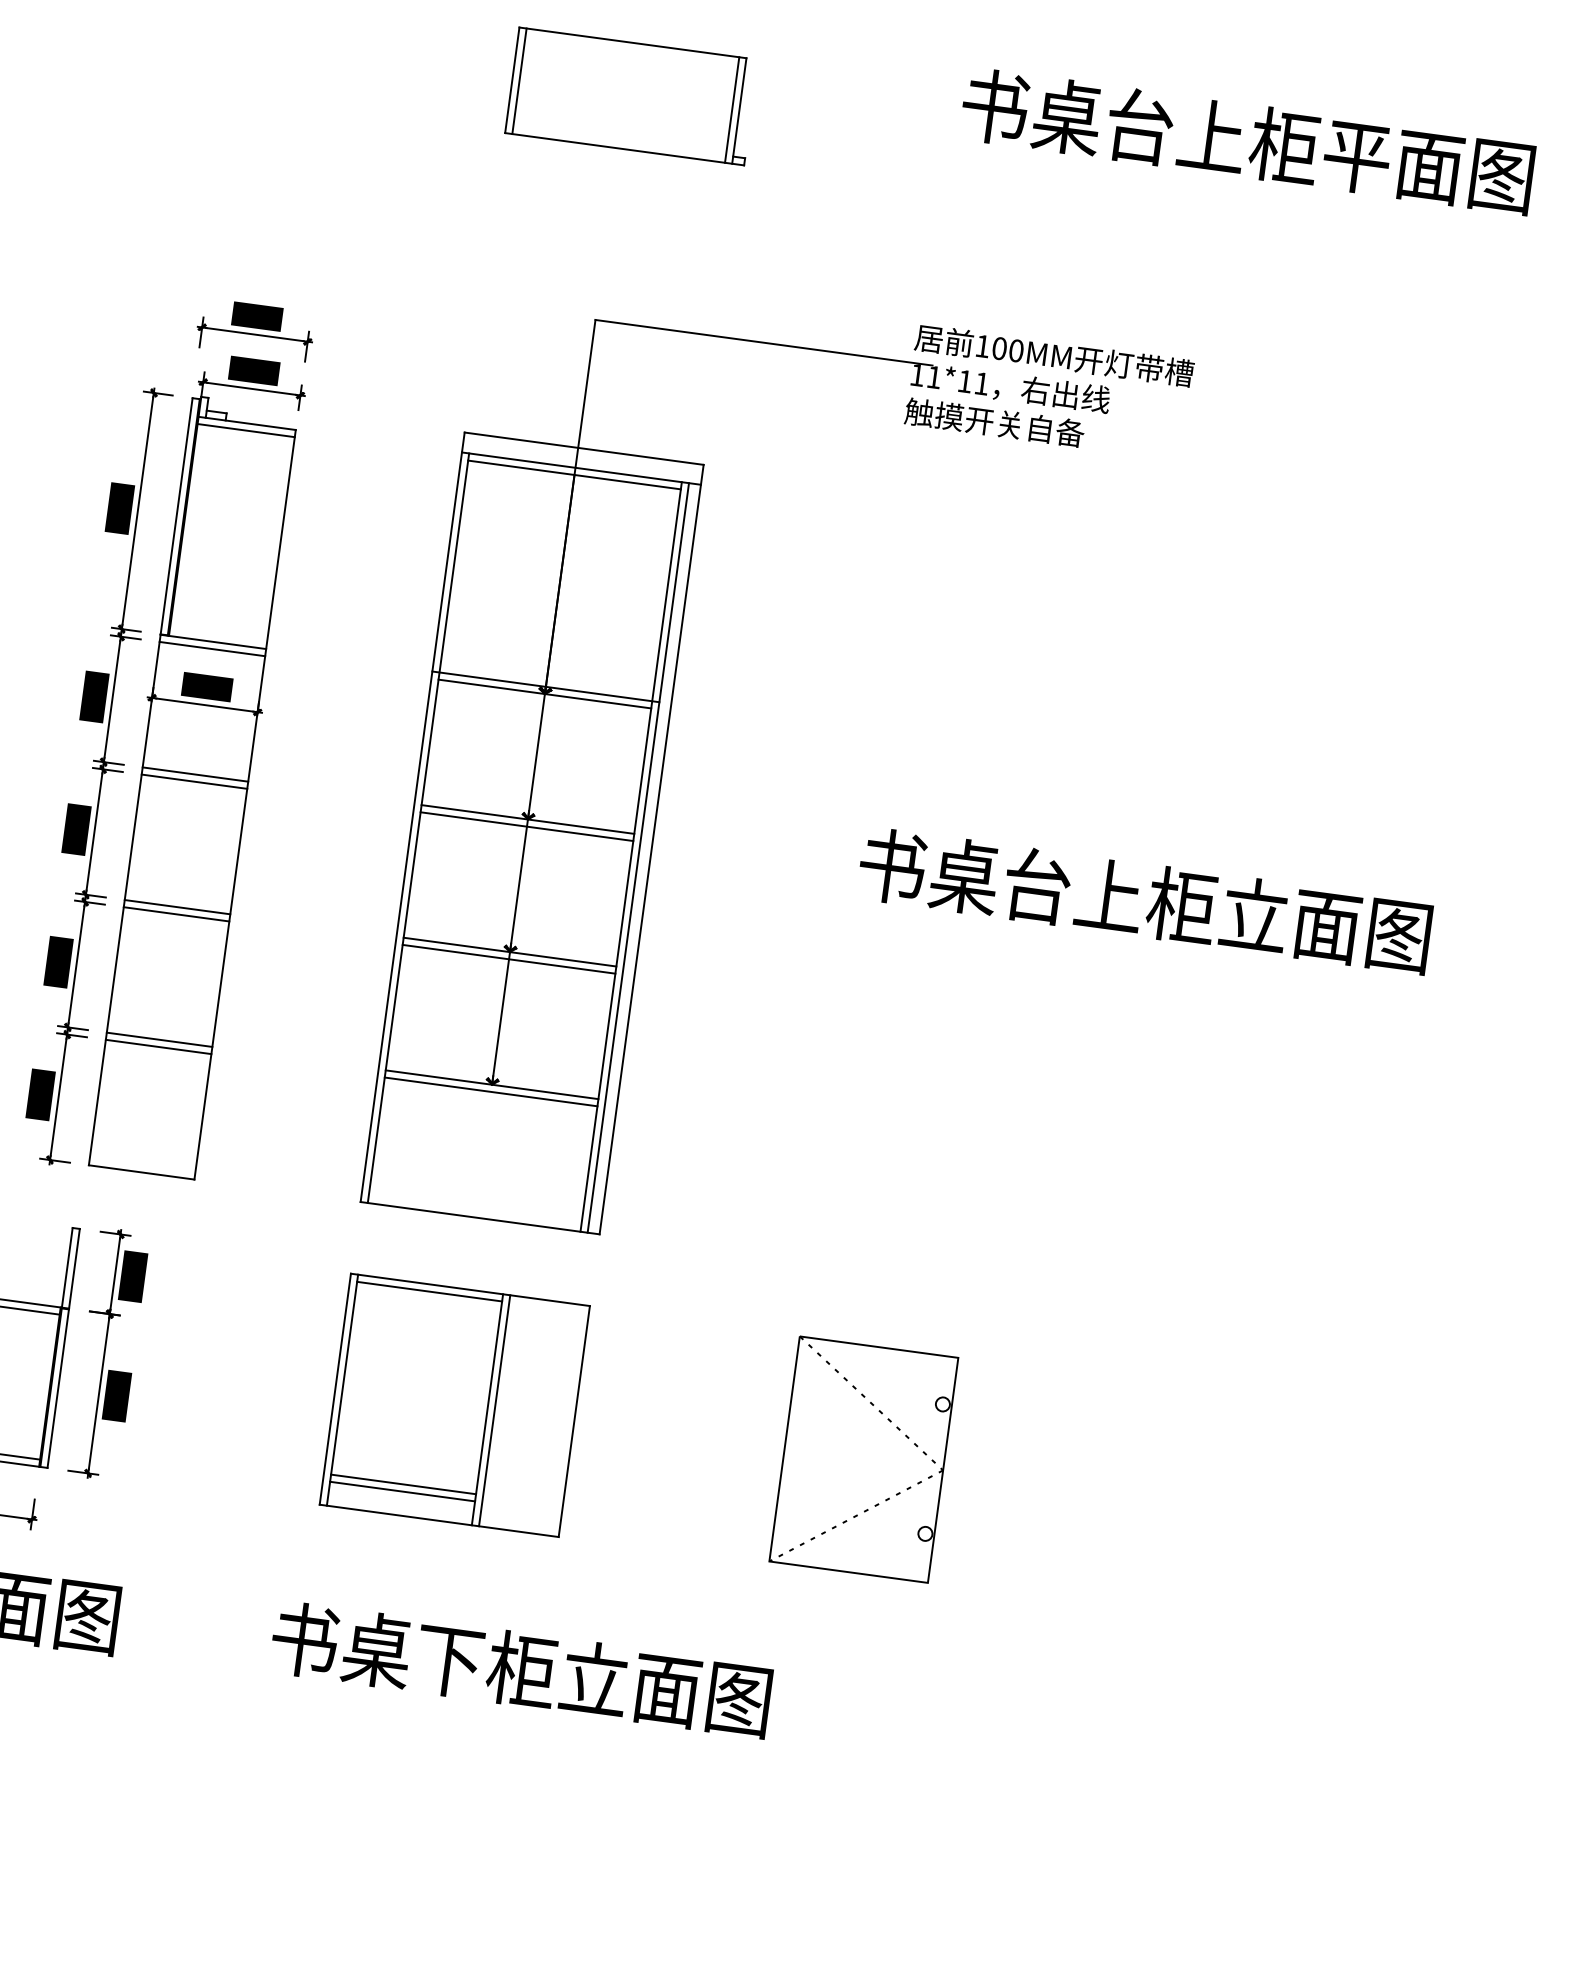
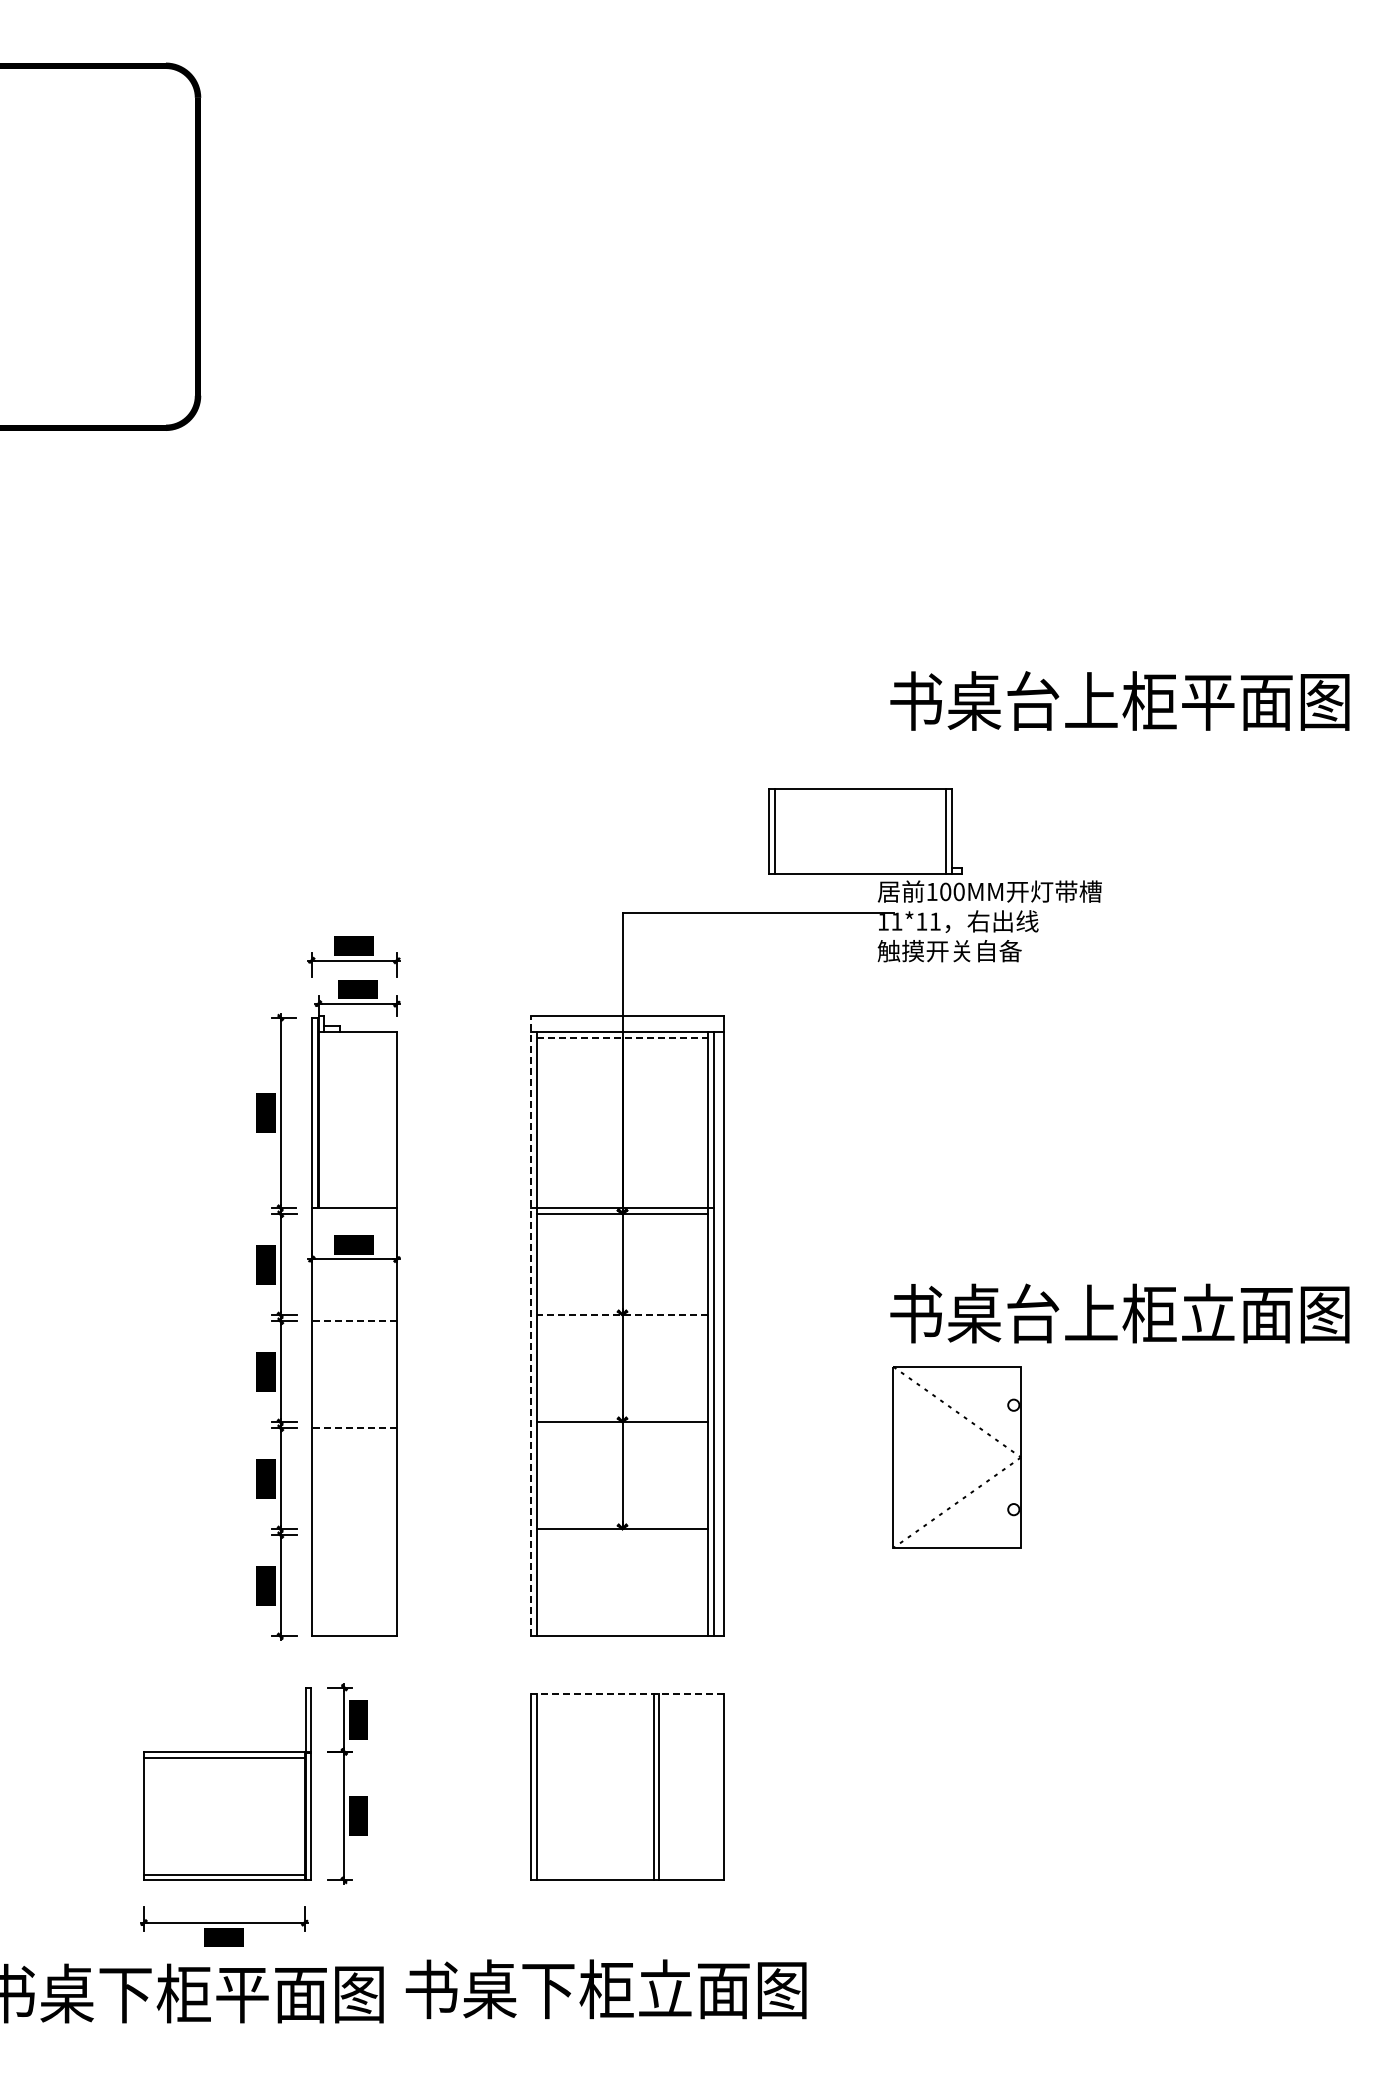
part: (632, 96) -> (865, 831), moved
line: (245, 430) -> (357, 1037), removed
line: (574, 474) -> (622, 1037), solid -> dashed
line: (211, 649) -> (353, 1214), removed
line: (194, 774) -> (353, 1315), removed
line: (194, 782) -> (354, 1321), solid -> dashed
line: (412, 816) -> (530, 1325), solid -> dashed
line: (527, 819) -> (622, 1315), solid -> dashed
line: (526, 827) -> (622, 1321), removed
line: (176, 907) -> (353, 1422), removed
line: (176, 914) -> (354, 1428), solid -> dashed
line: (508, 959) -> (622, 1428), removed
line: (158, 1039) -> (353, 1529), removed
line: (157, 1047) -> (353, 1535), removed
line: (491, 1092) -> (622, 1535), removed
line: (469, 1290) -> (626, 1694), solid -> dashed
line: (428, 1291) -> (594, 1699), removed
part: (863, 1459) -> (956, 1457), moved
line: (402, 1484) -> (594, 1855), removed
line: (401, 1491) -> (594, 1861), removed
text: (520, 1669) -> (605, 1989), moved

